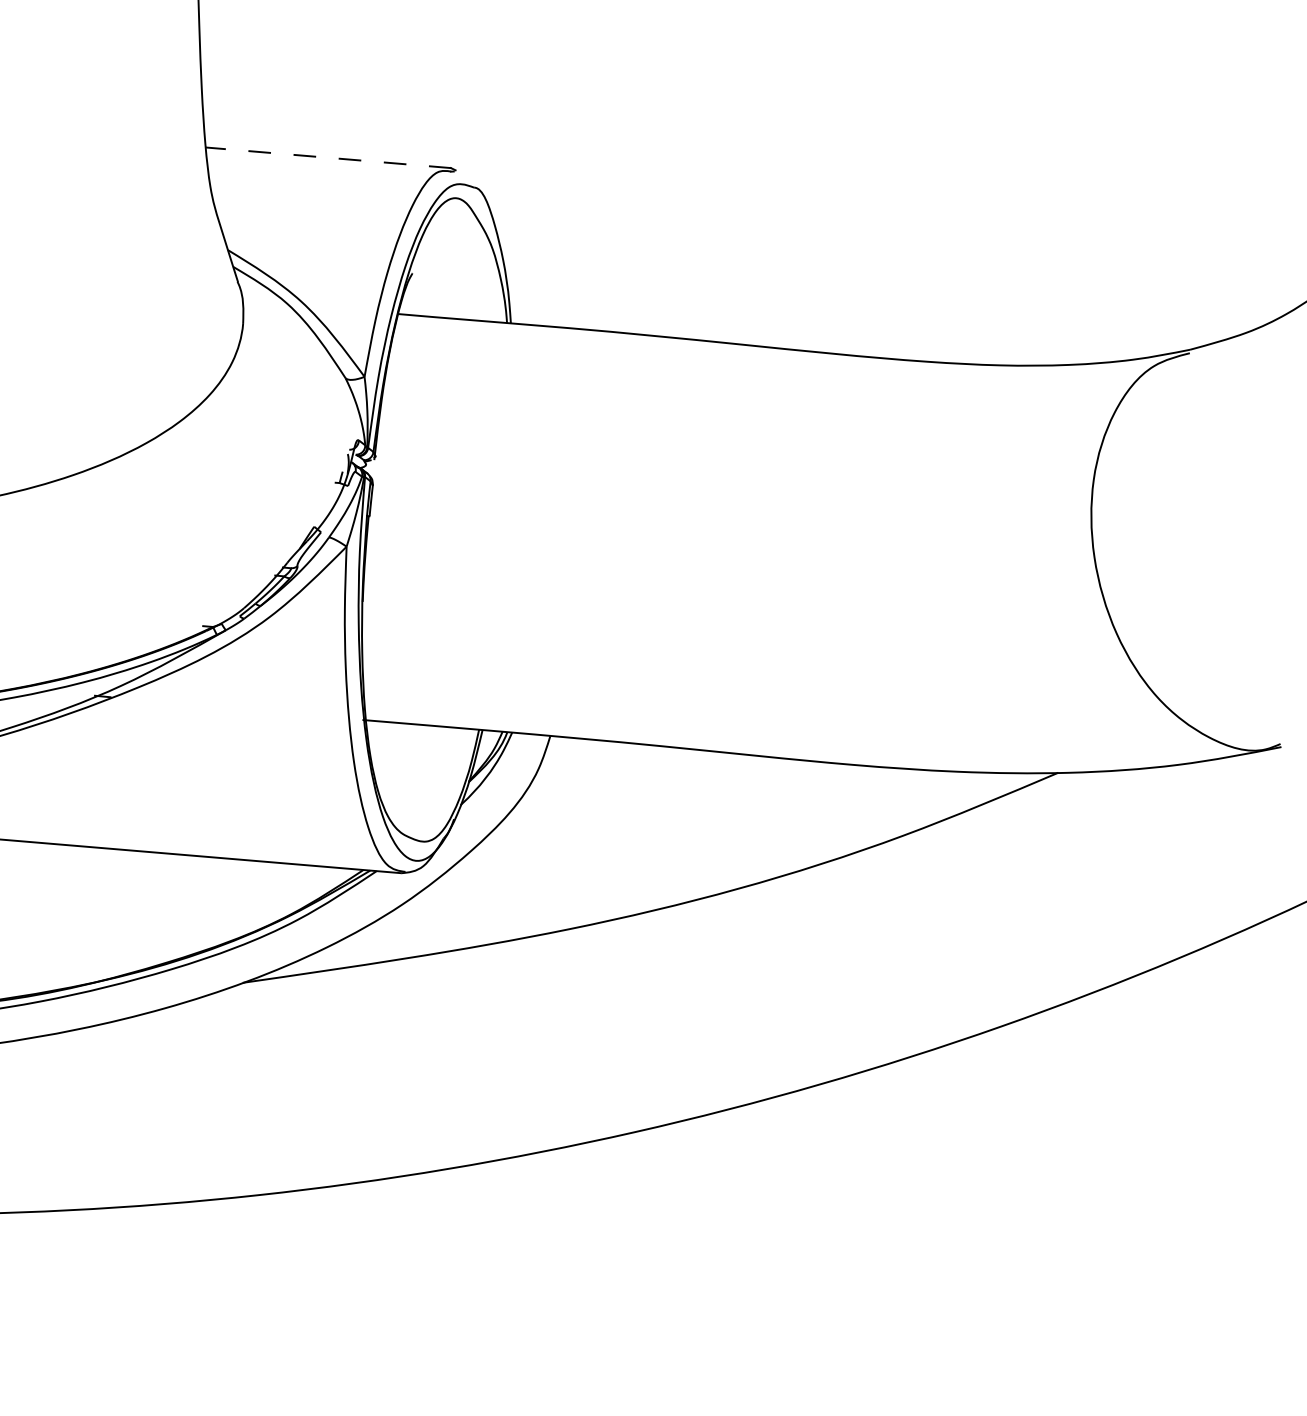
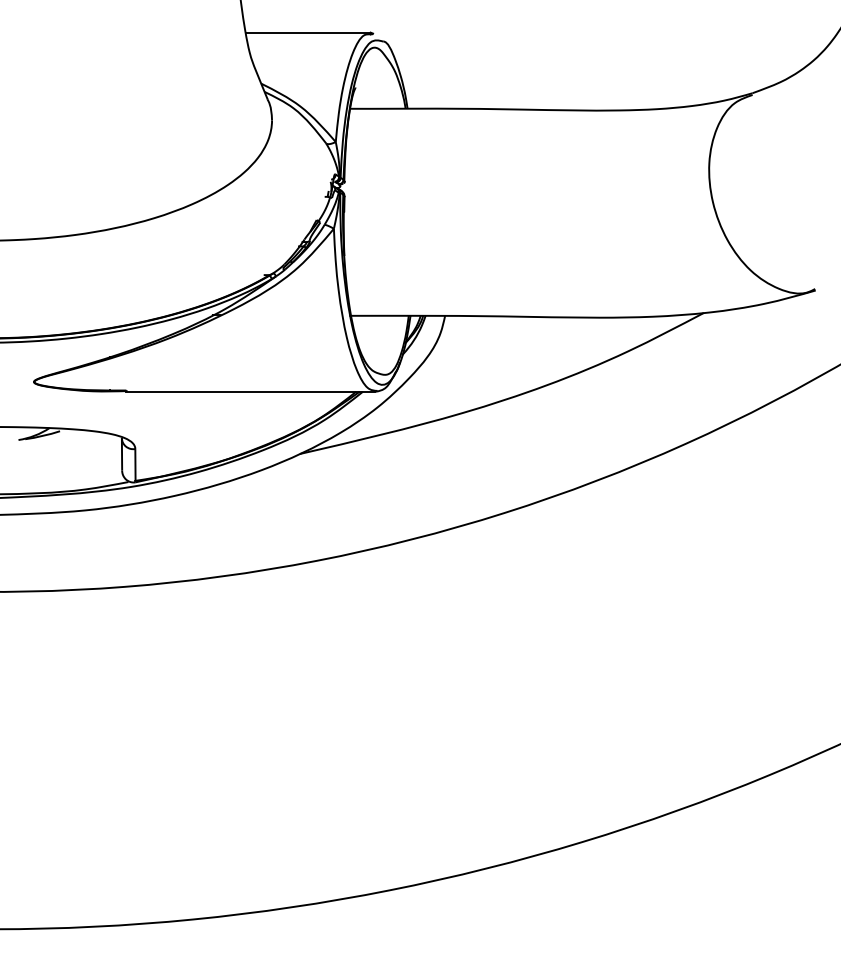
line: (329, 157) -> (308, 32), dashed -> solid

